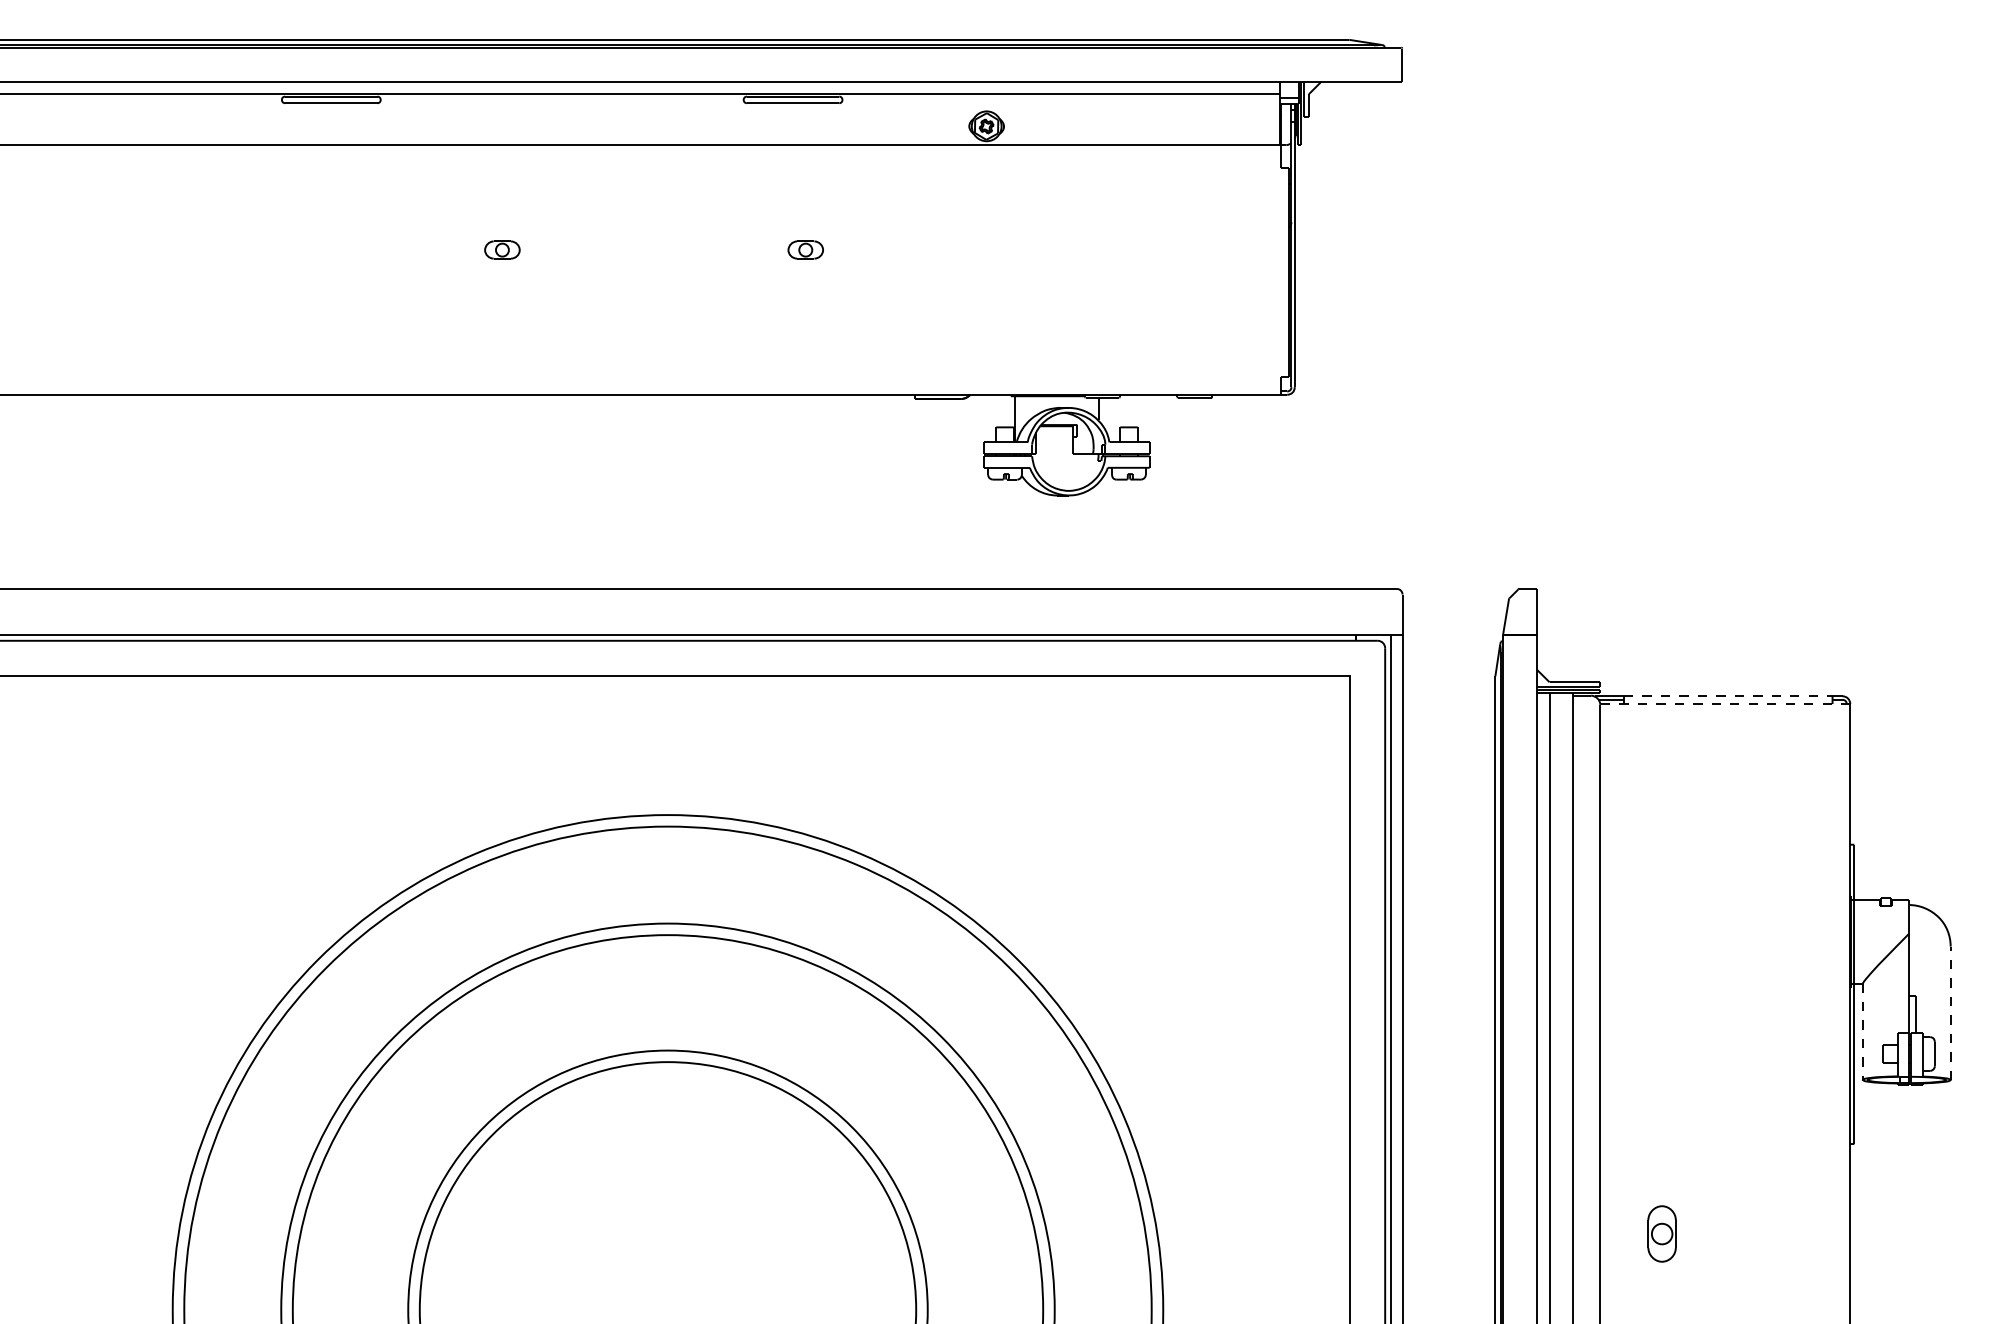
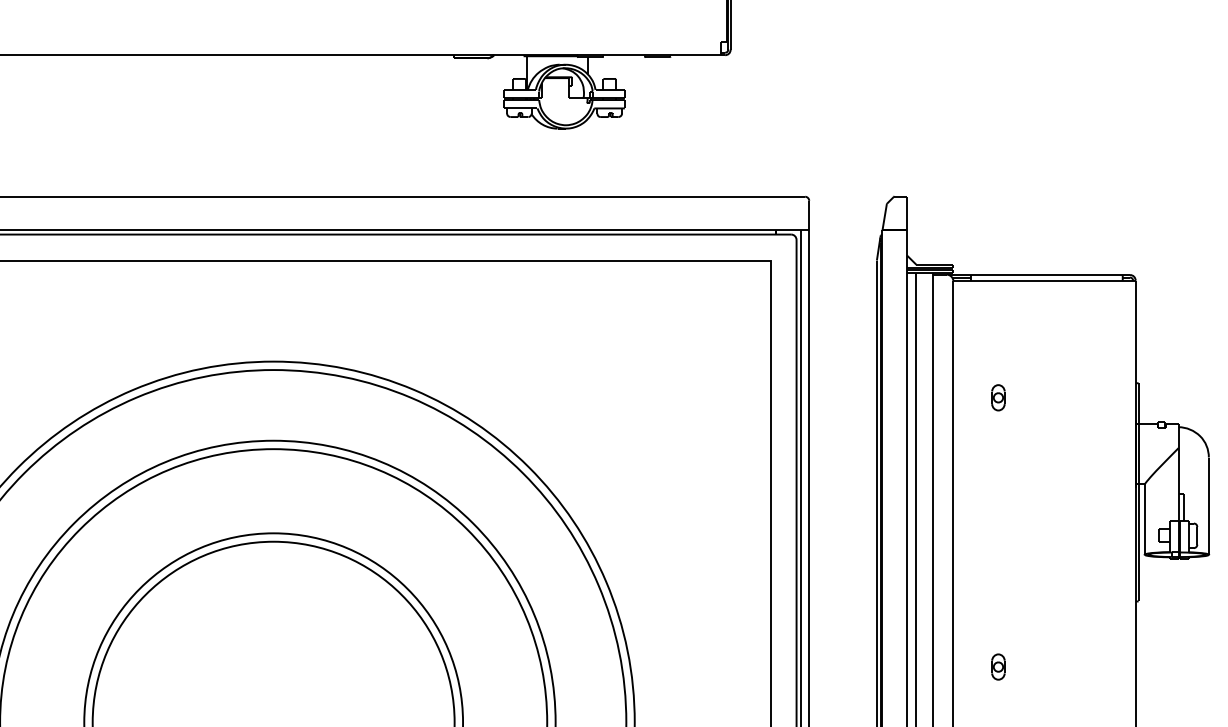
line: (1728, 696) -> (1046, 275), dashed -> solid
line: (1725, 704) -> (1044, 281), dashed -> solid
part: (1661, 864) -> (998, 397), added
line: (1950, 1013) -> (1208, 506), dashed -> solid
line: (1862, 1032) -> (1144, 520), dashed -> solid
part: (1661, 1233) -> (998, 666), size x0.62

